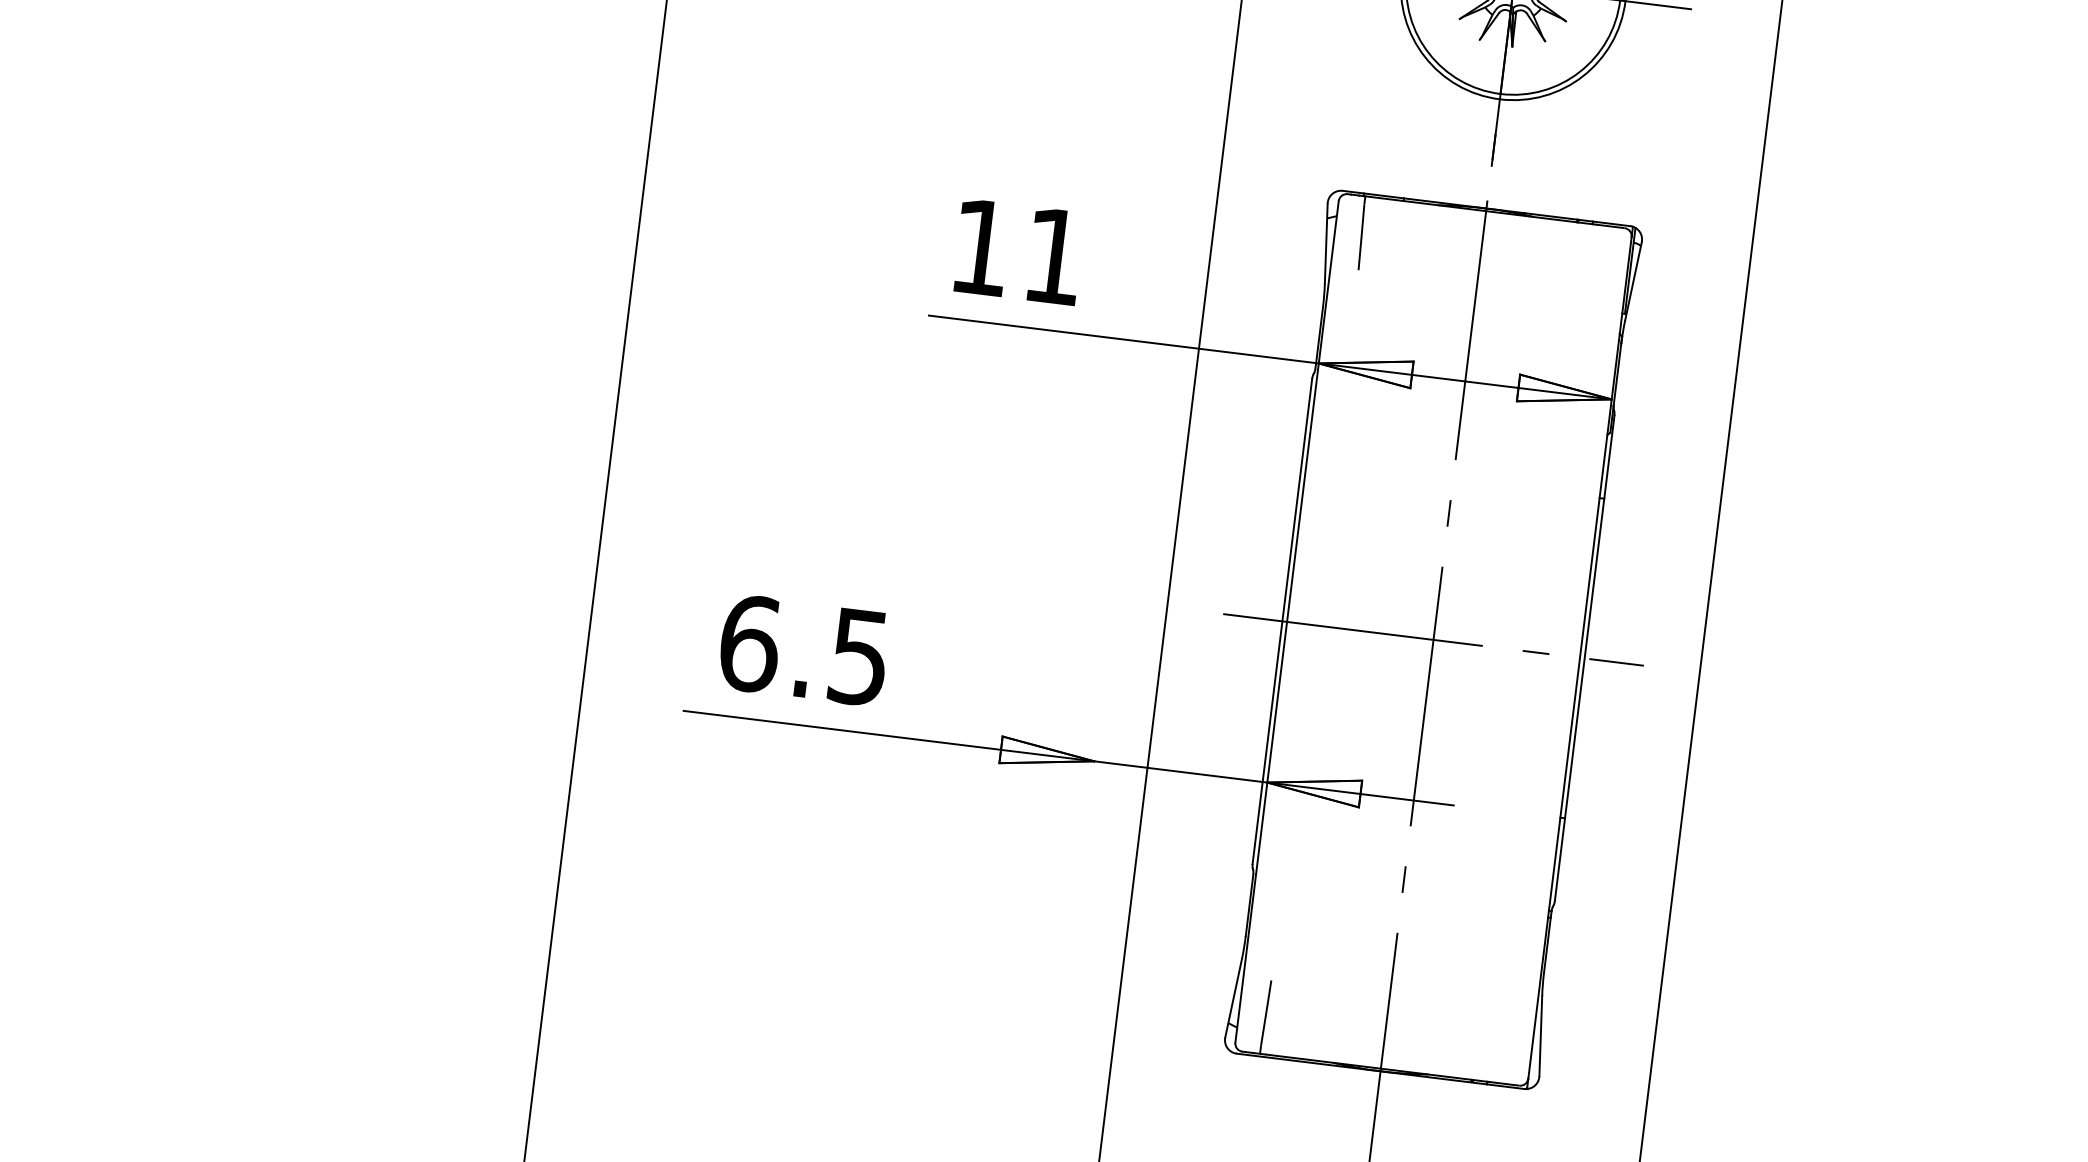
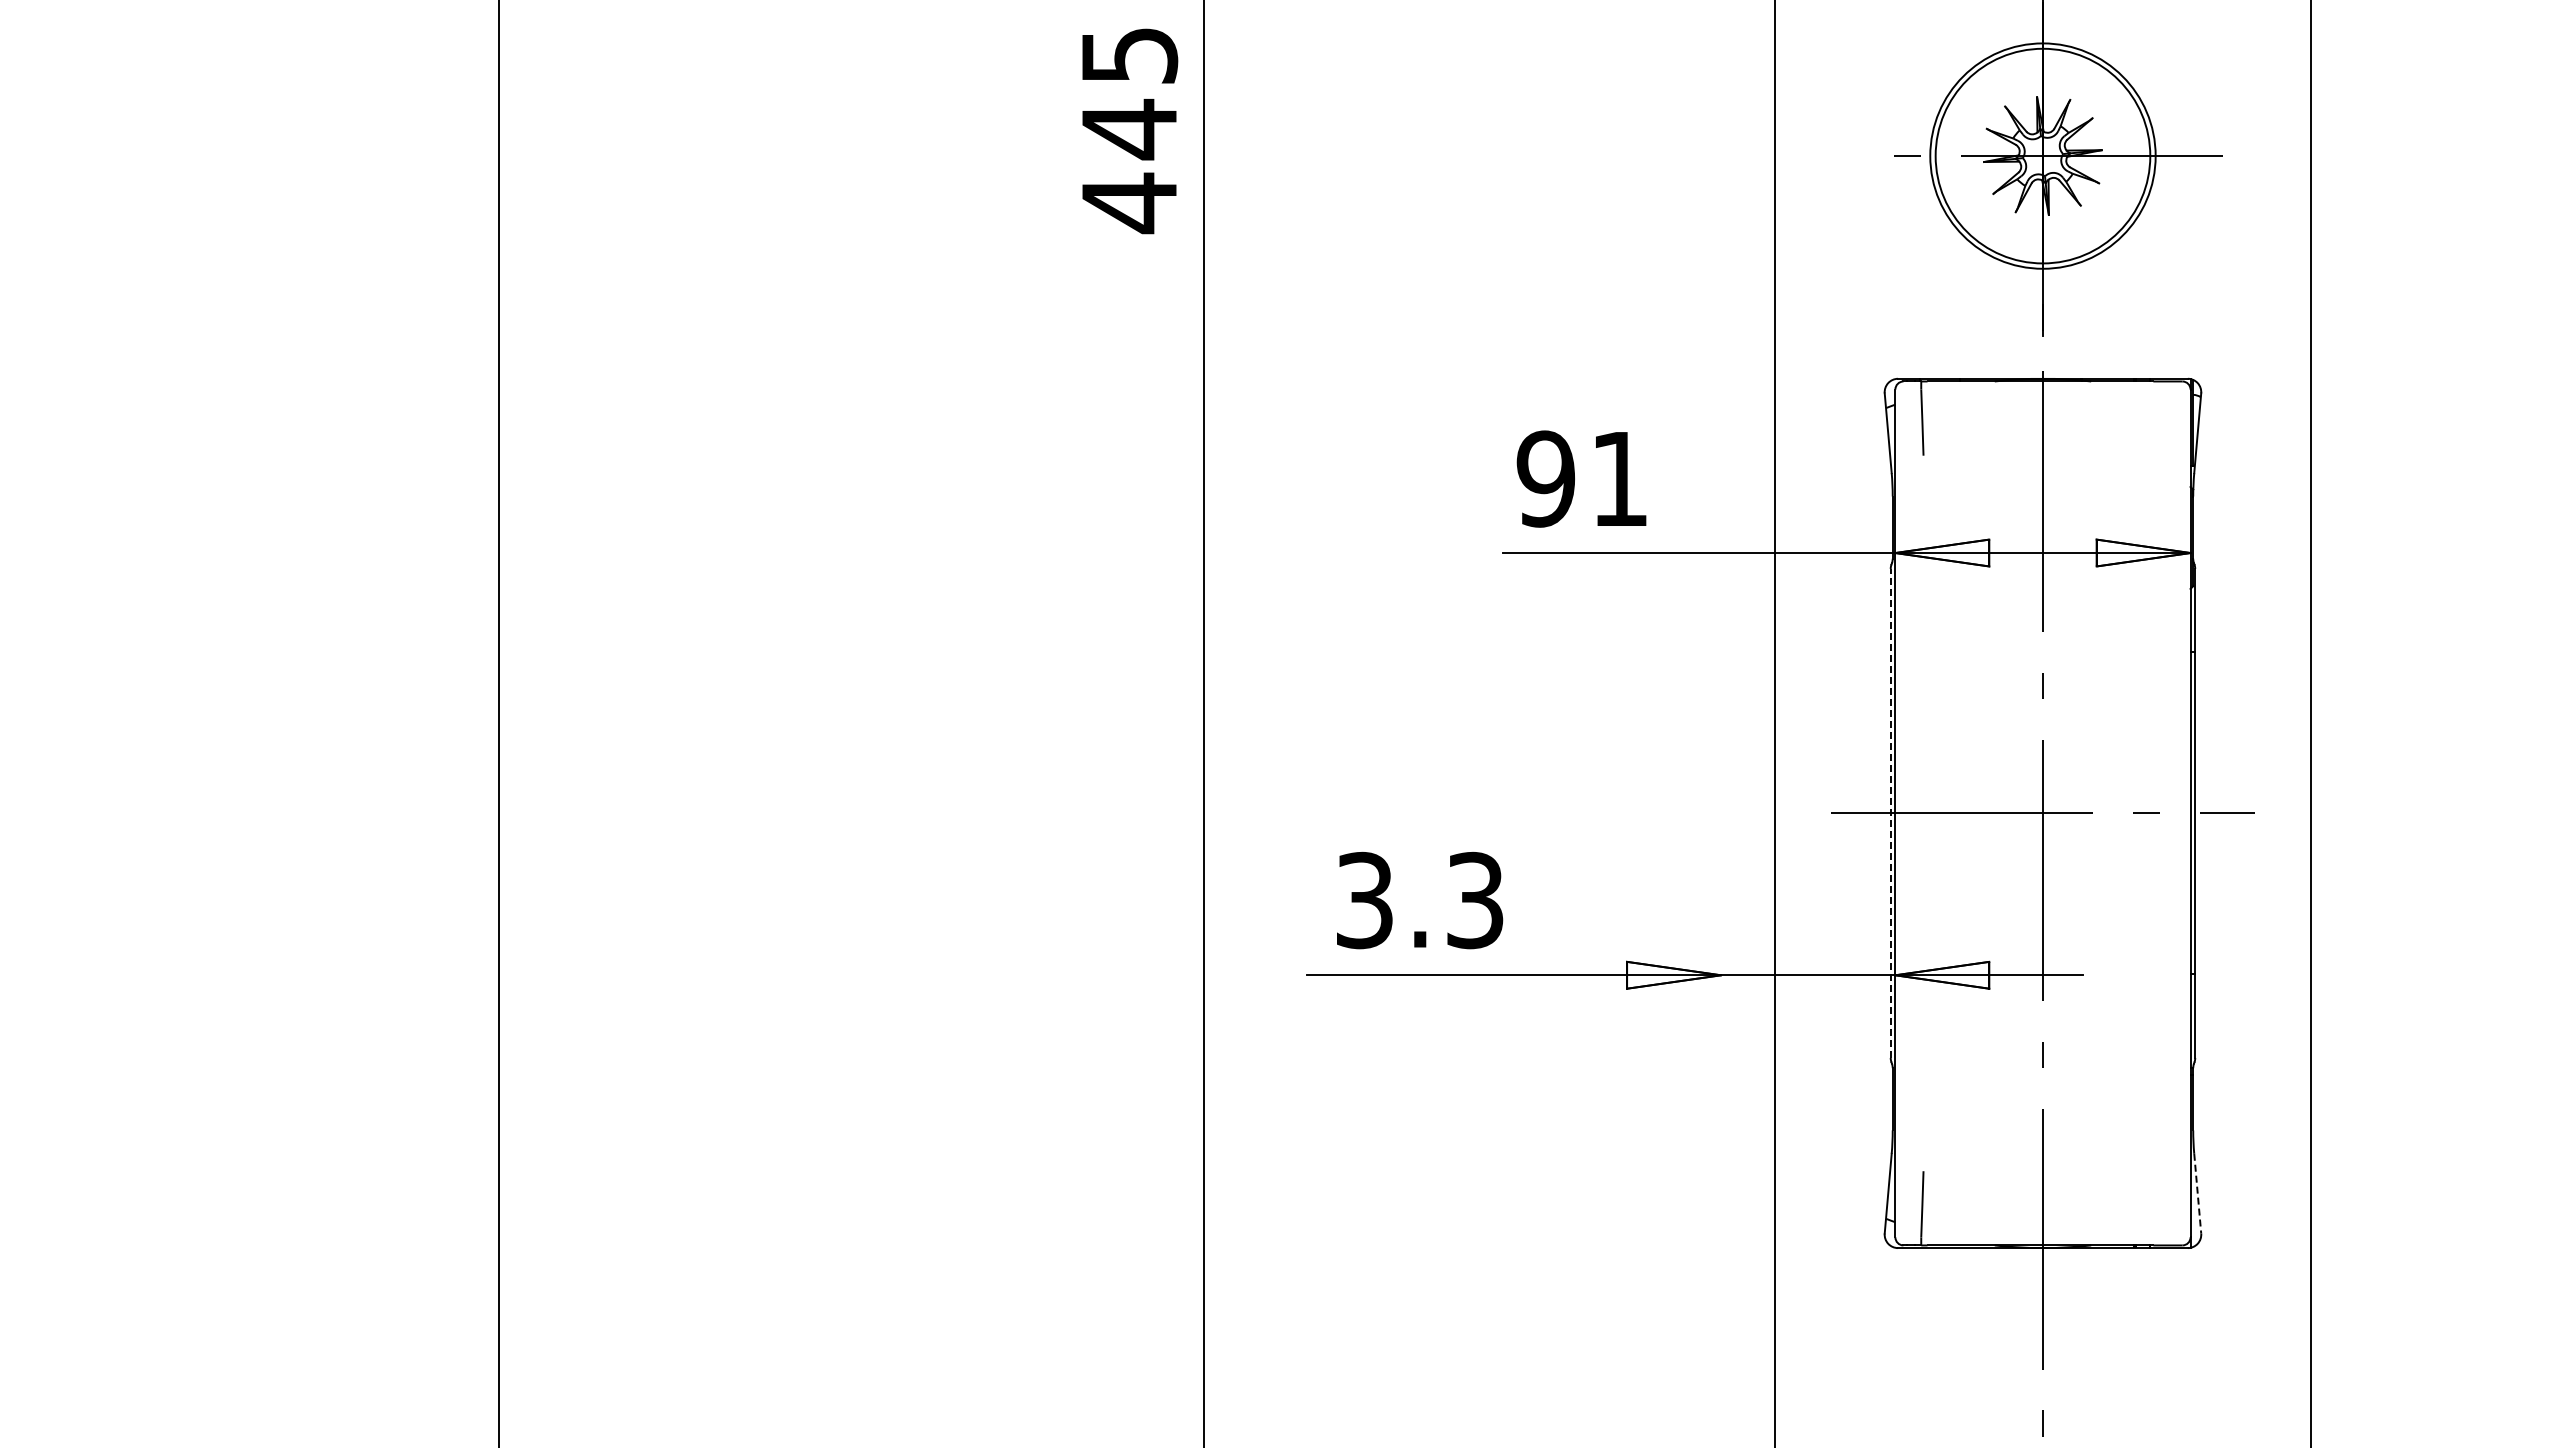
text: (980, 246) -> (1545, 478), 11 -> 91
line: (1282, 620) -> (1890, 812), solid -> dashed
text: (804, 650) -> (1419, 900), 6.5 -> 3.3
line: (1540, 1036) -> (2197, 1194), solid -> dashed

